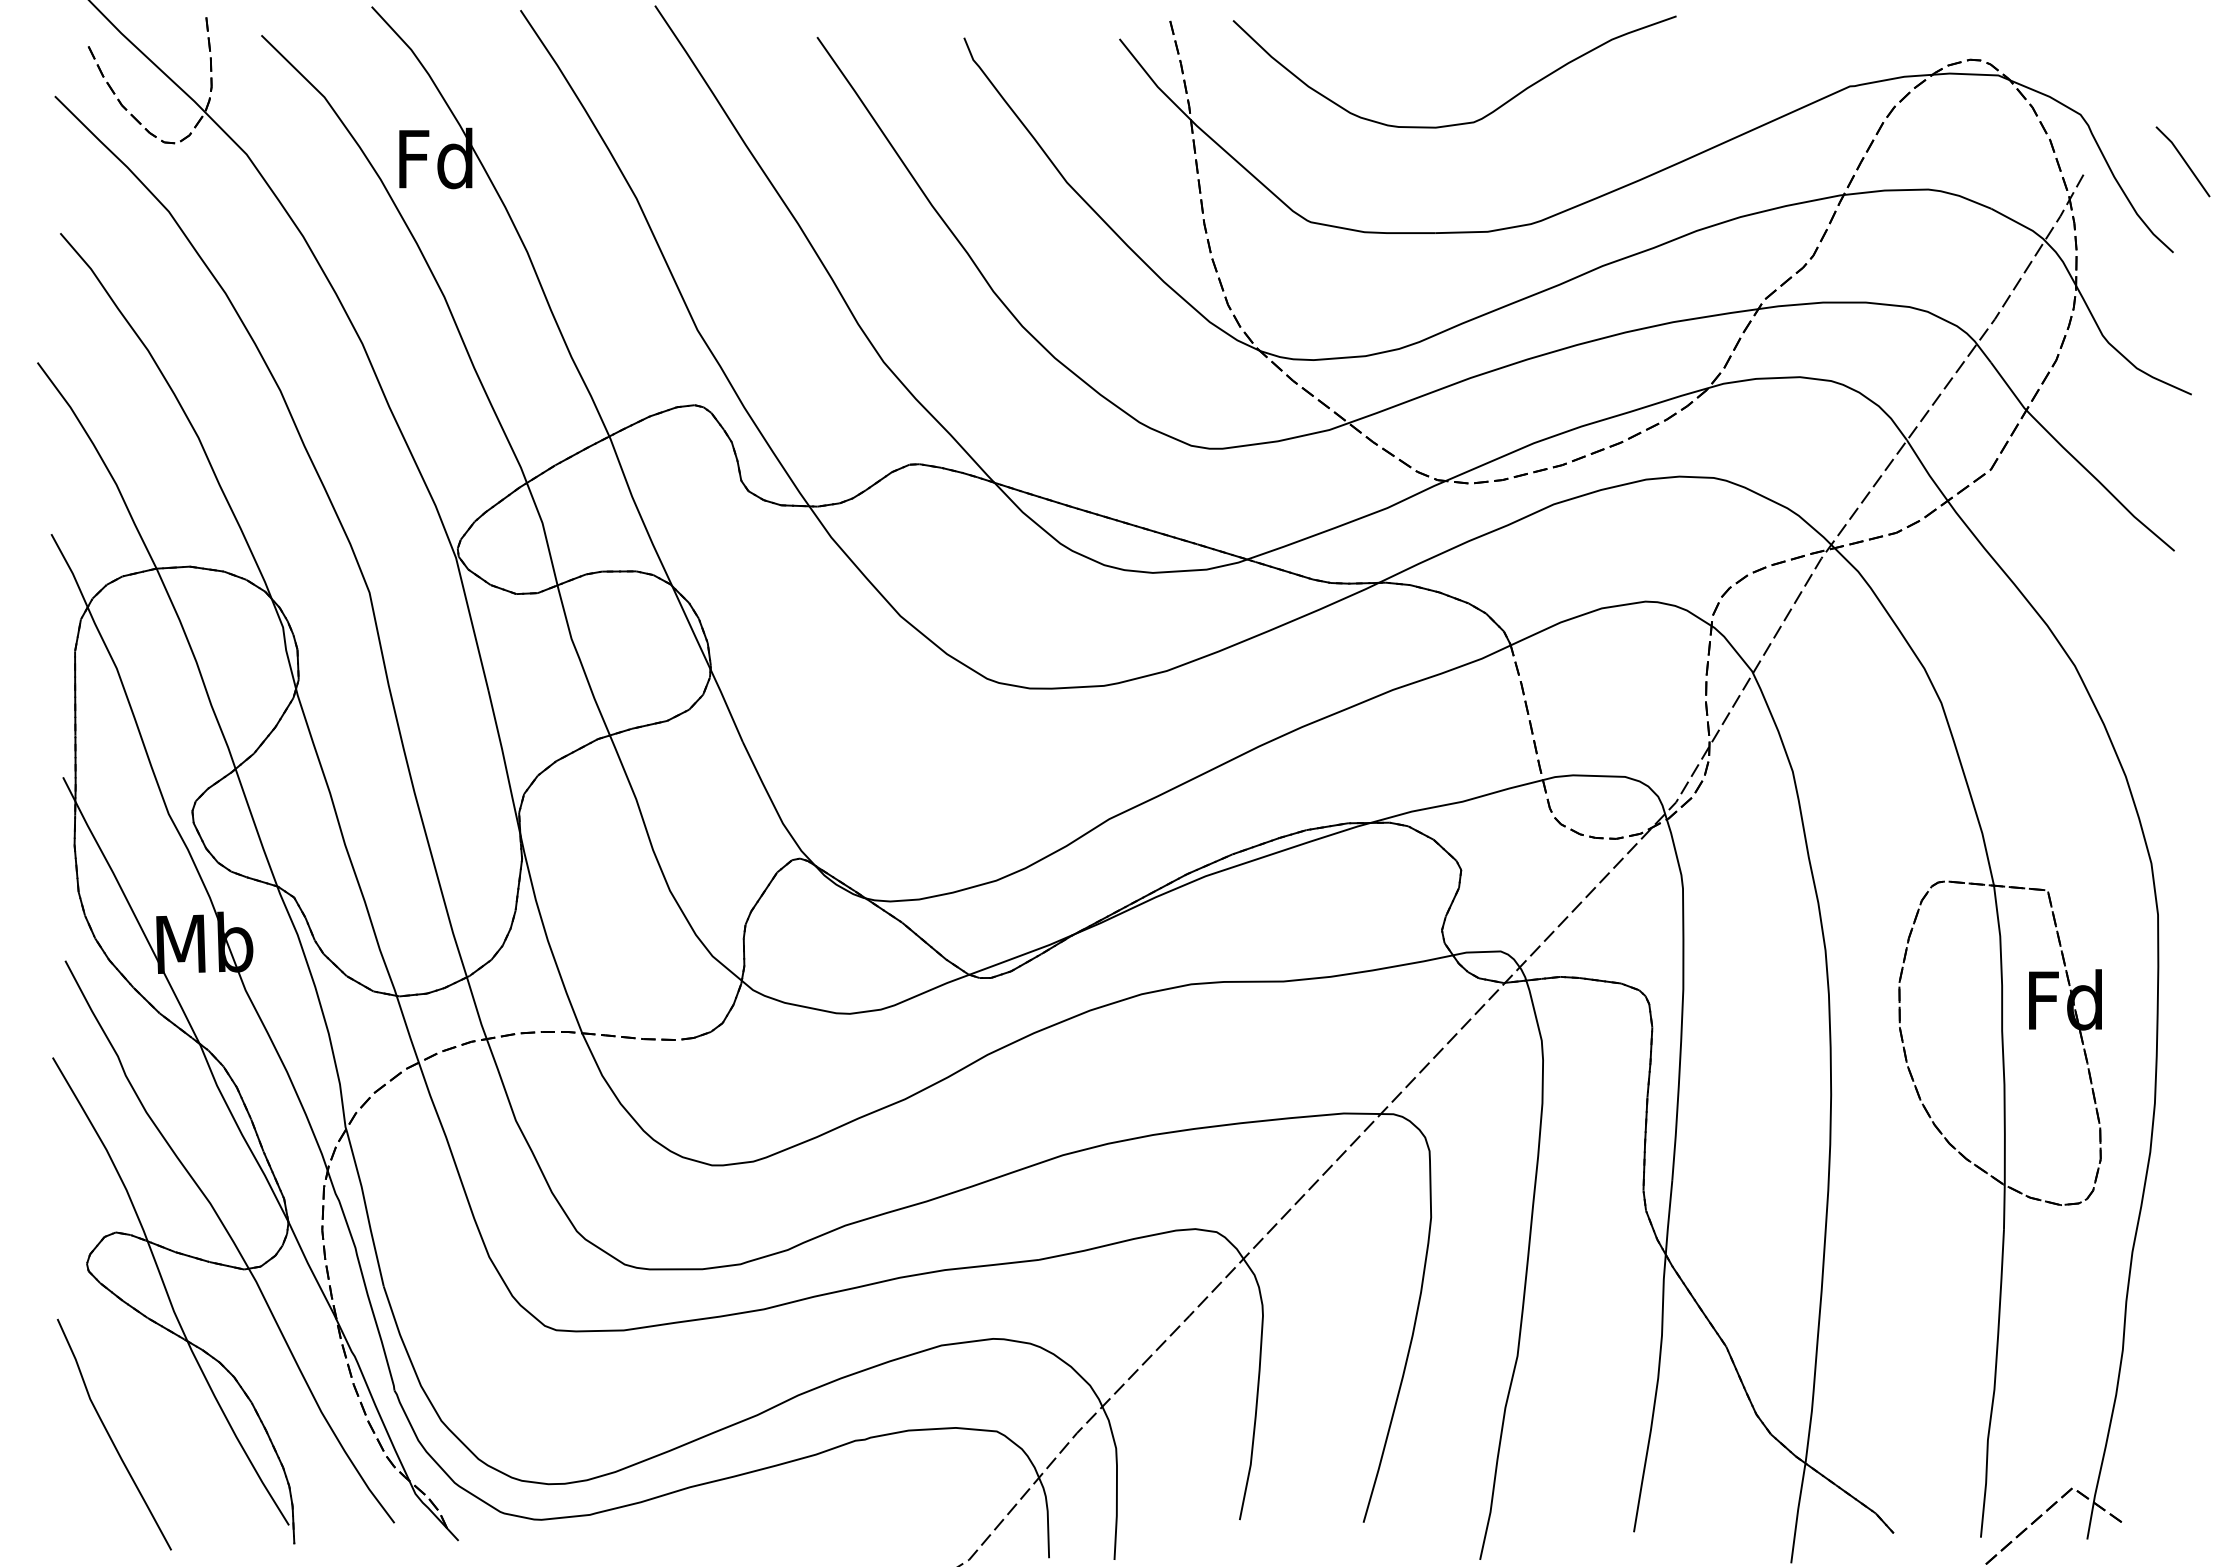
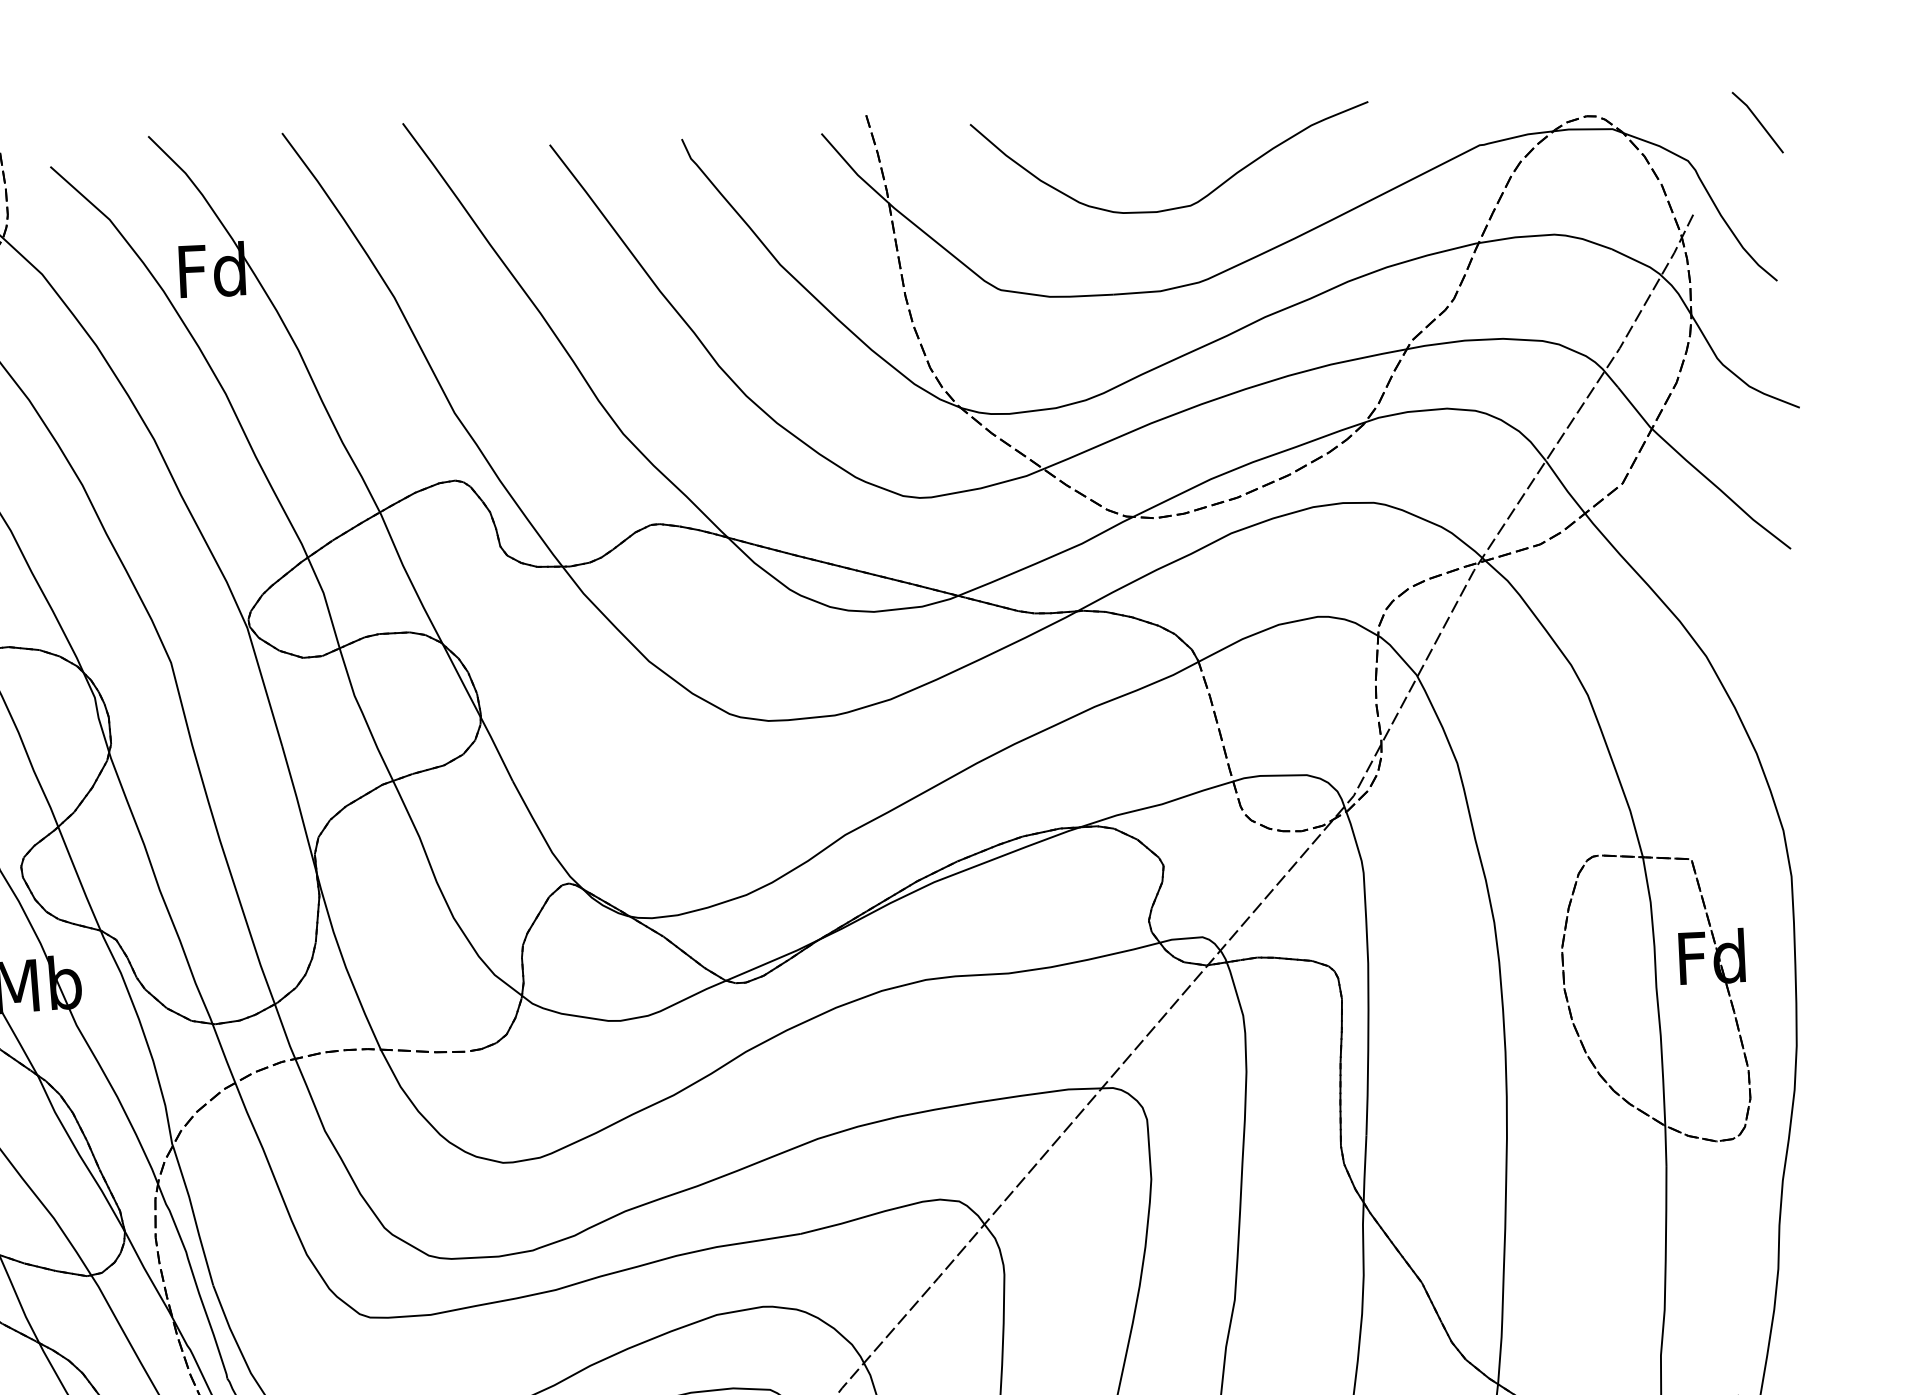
curve: (1463, 122) -> (1181, 206), moved
line: (2183, 160) -> (1758, 121), moved

